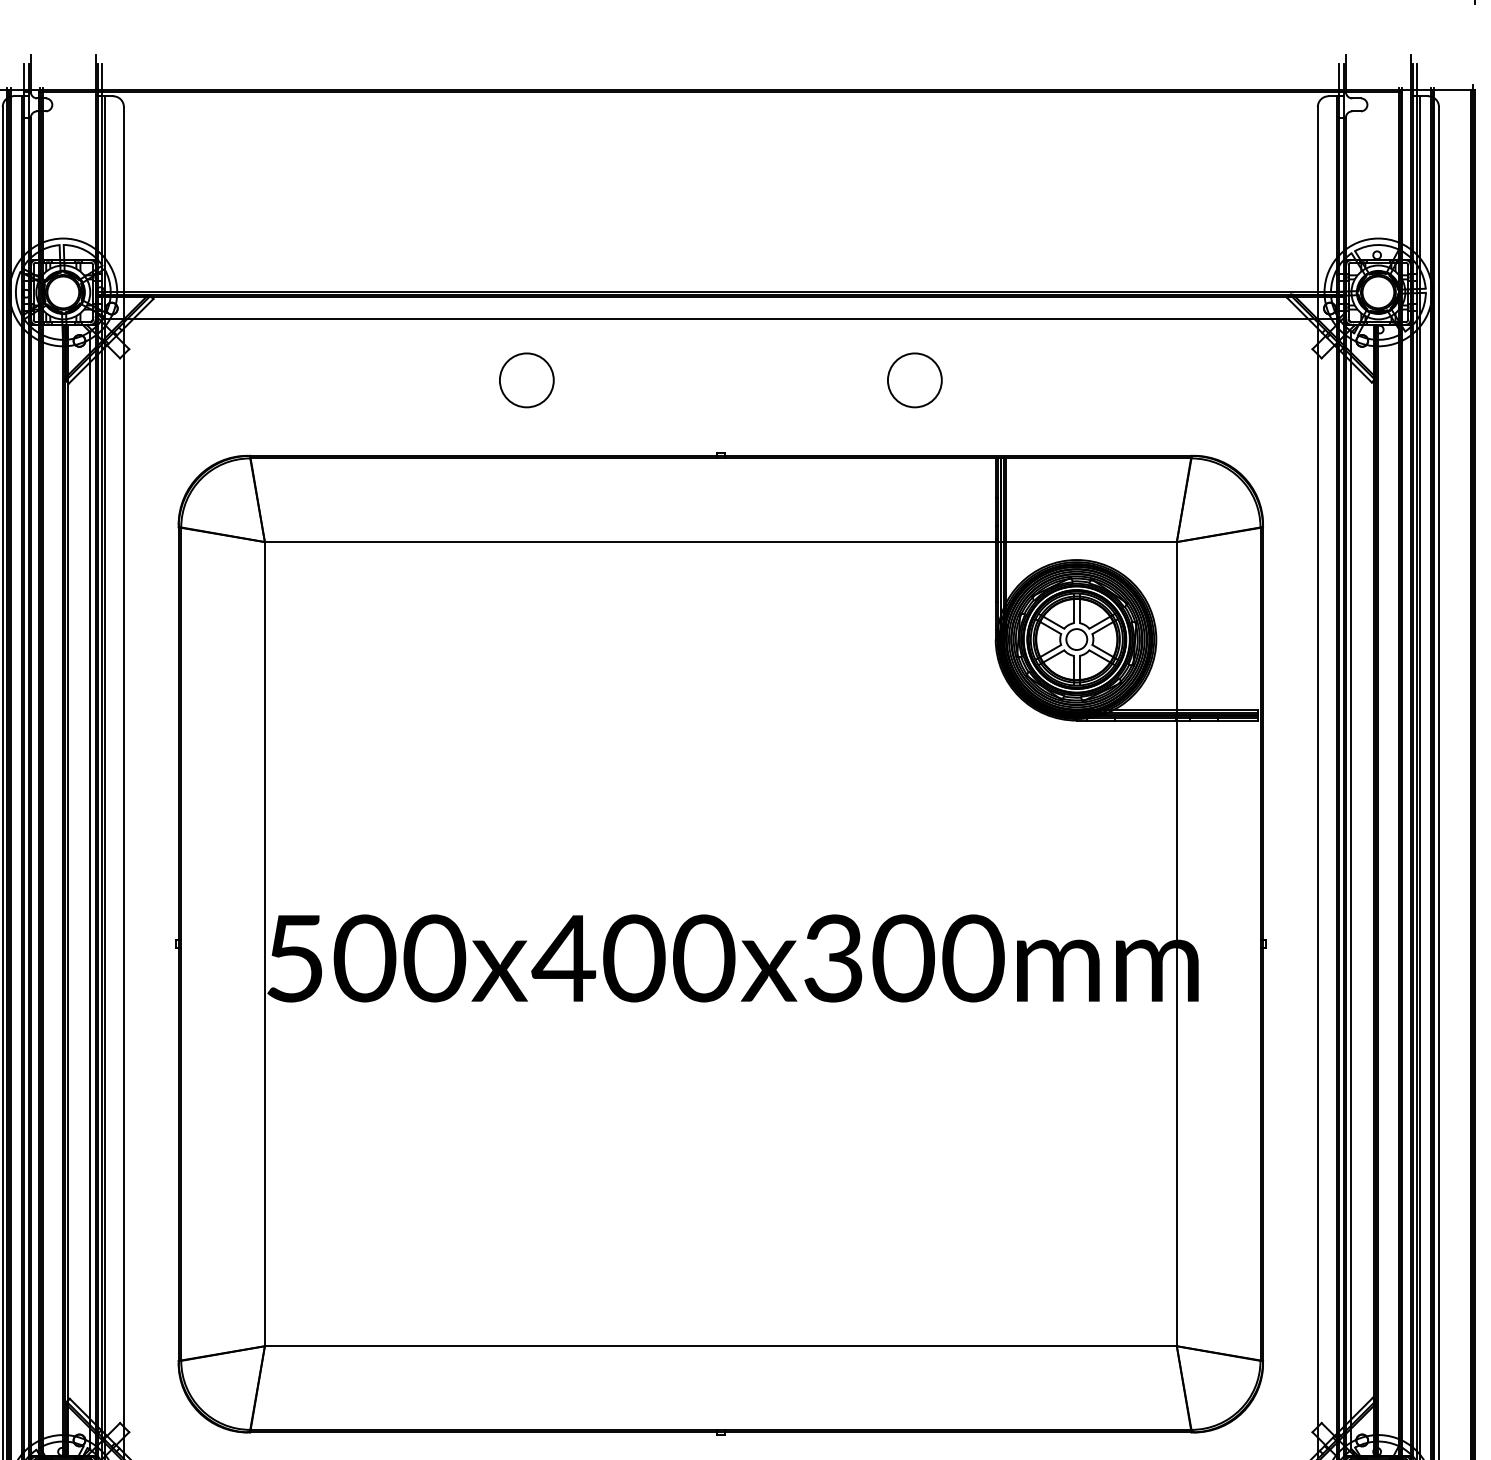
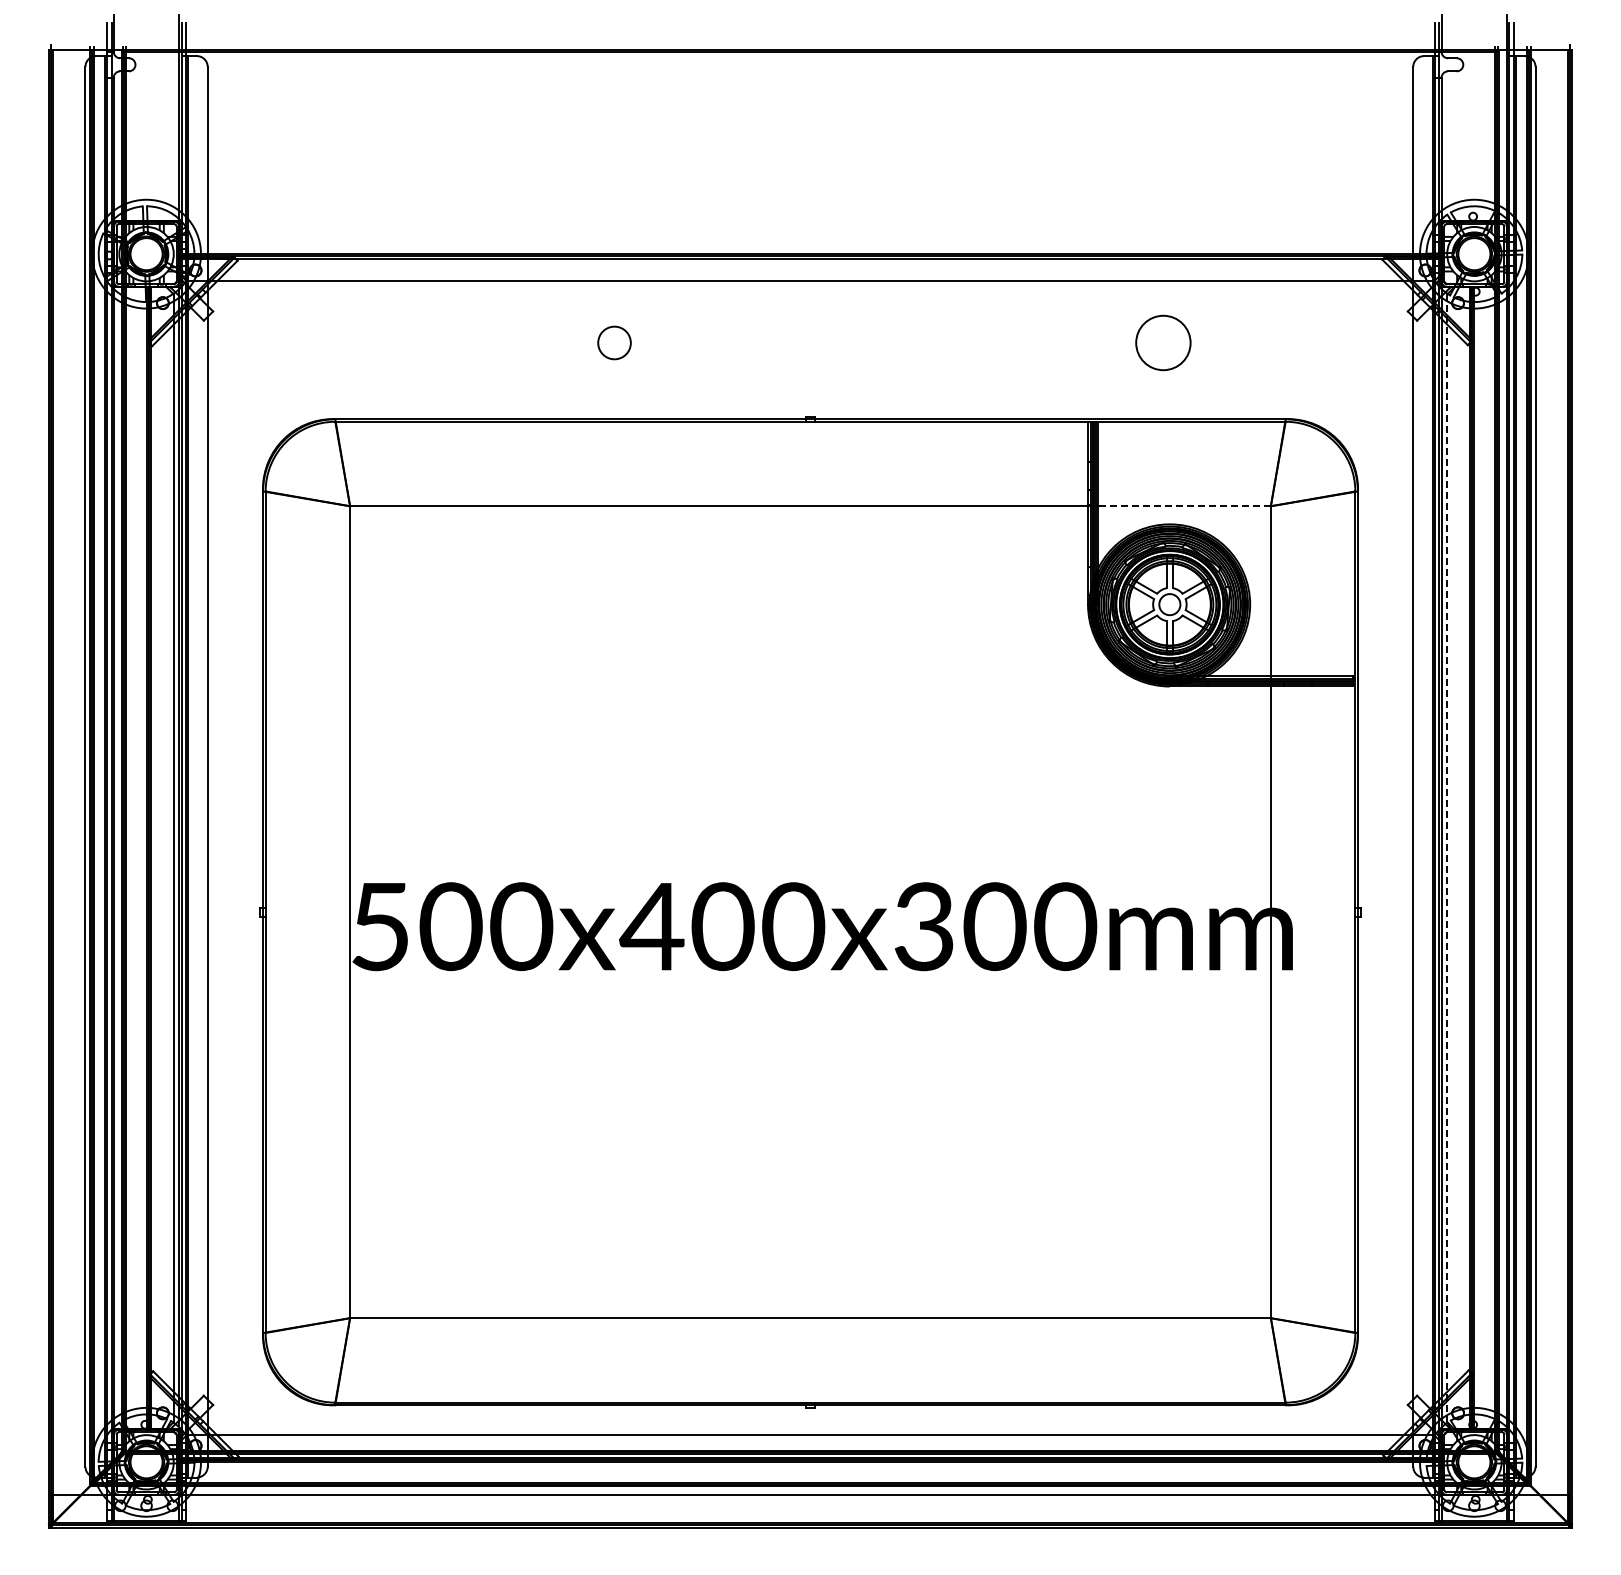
circle: (526, 379) -> (614, 342), size x0.6
circle: (914, 379) -> (1163, 342), moved
line: (1091, 542) -> (1184, 506), solid -> dashed
line: (1351, 890) -> (1447, 858), solid -> dashed

